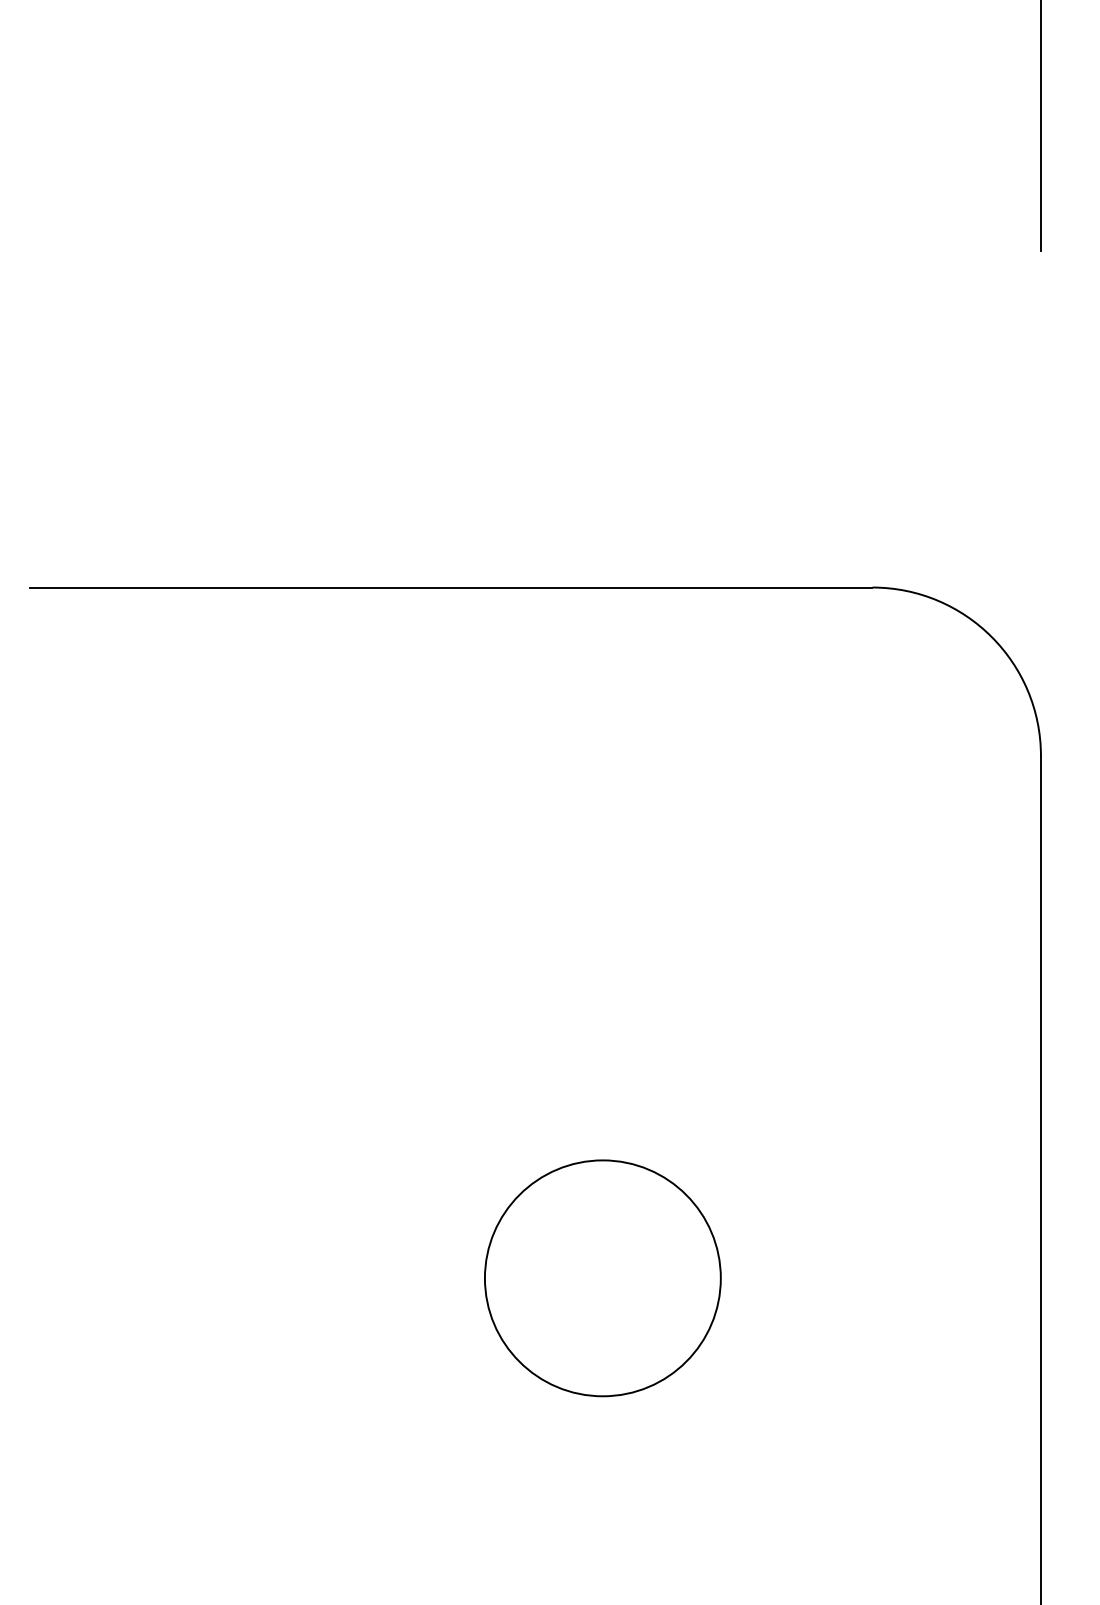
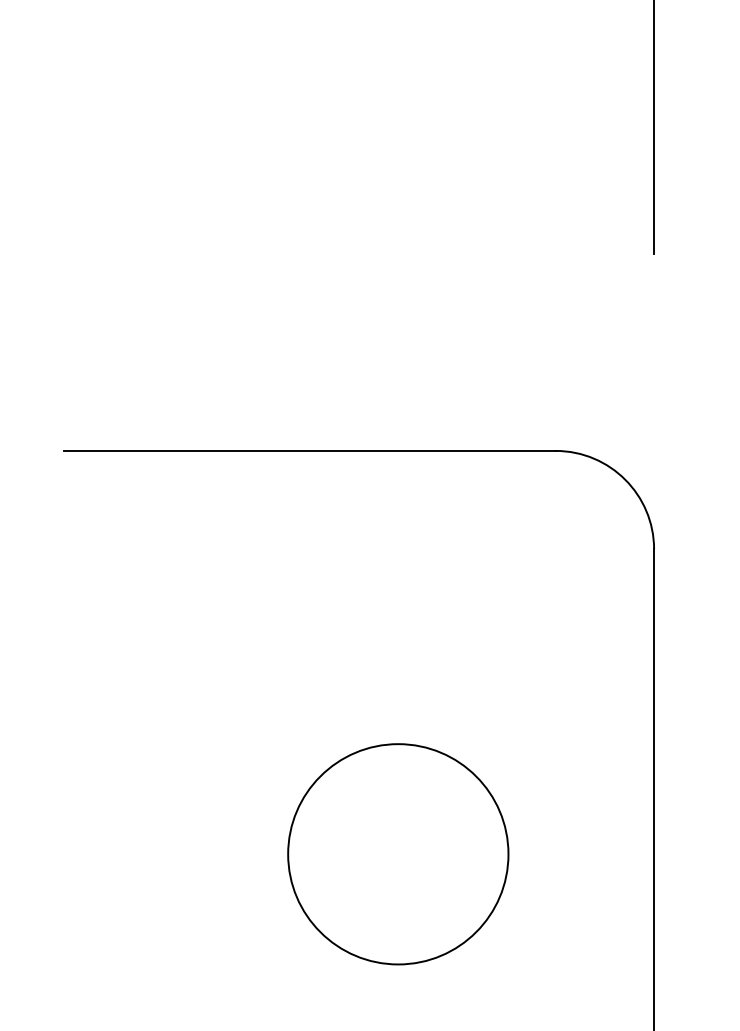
circle: (603, 1277) -> (398, 853), size x1.6

